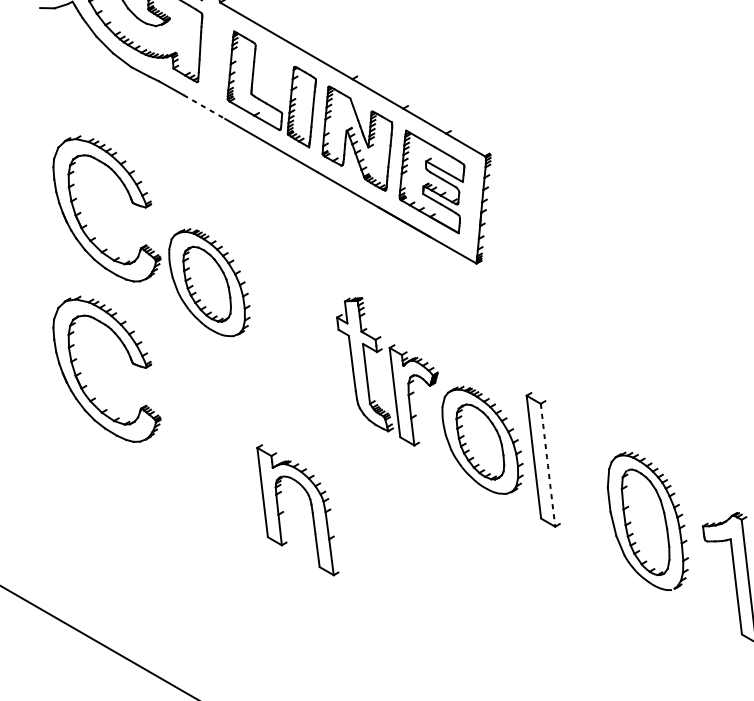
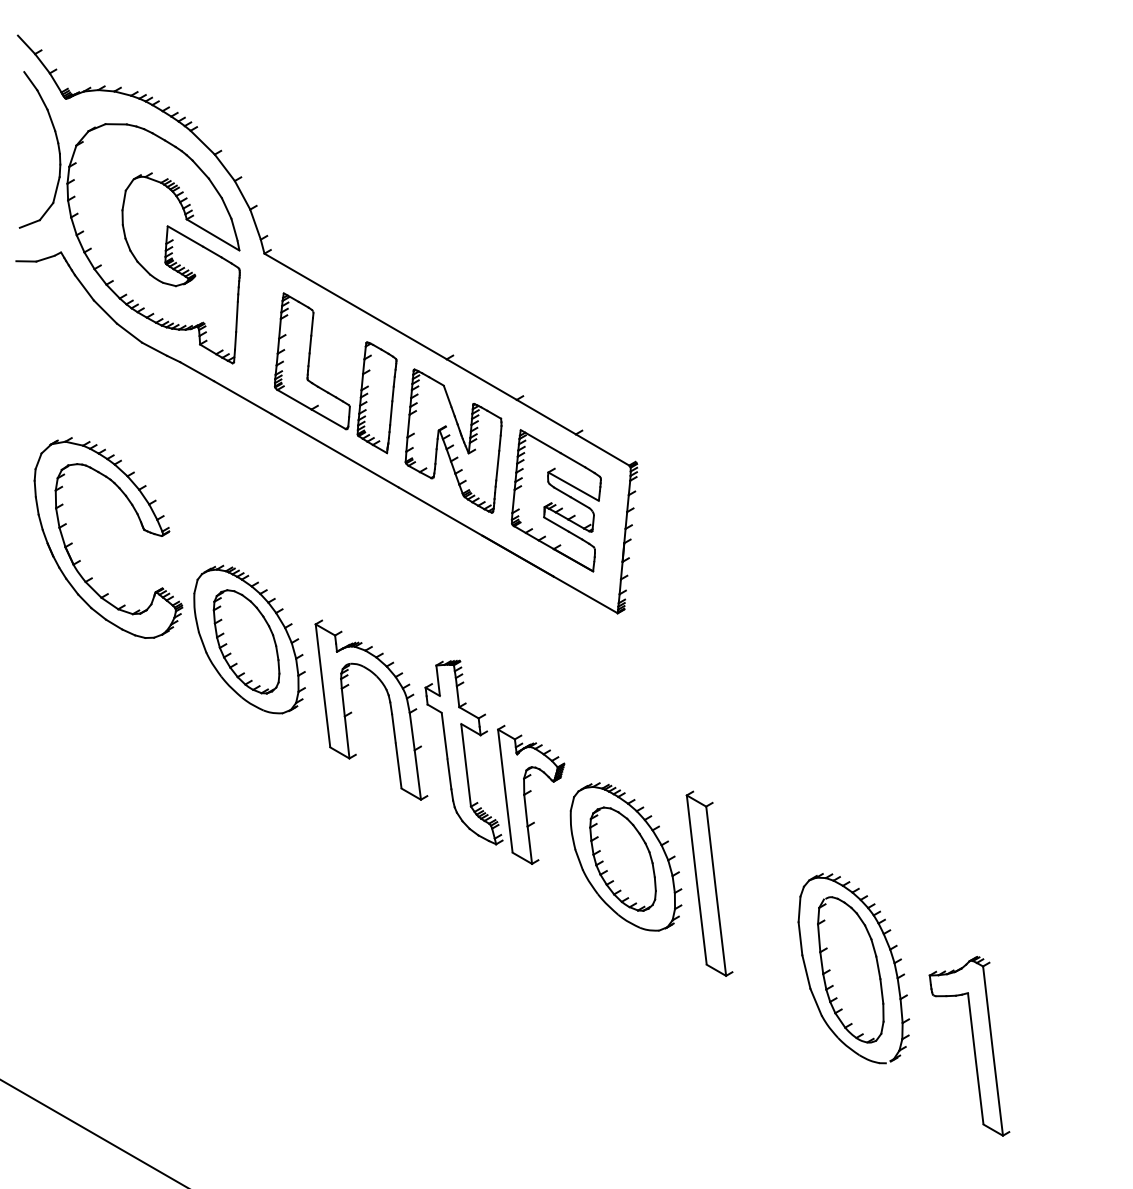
line: (204, 106) -> (243, 397), dashed -> solid
part: (130, 359) -> (140, 745), removed
arc: (548, 465) -> (716, 891), dashed -> solid
part: (310, 506) -> (389, 705), moved

